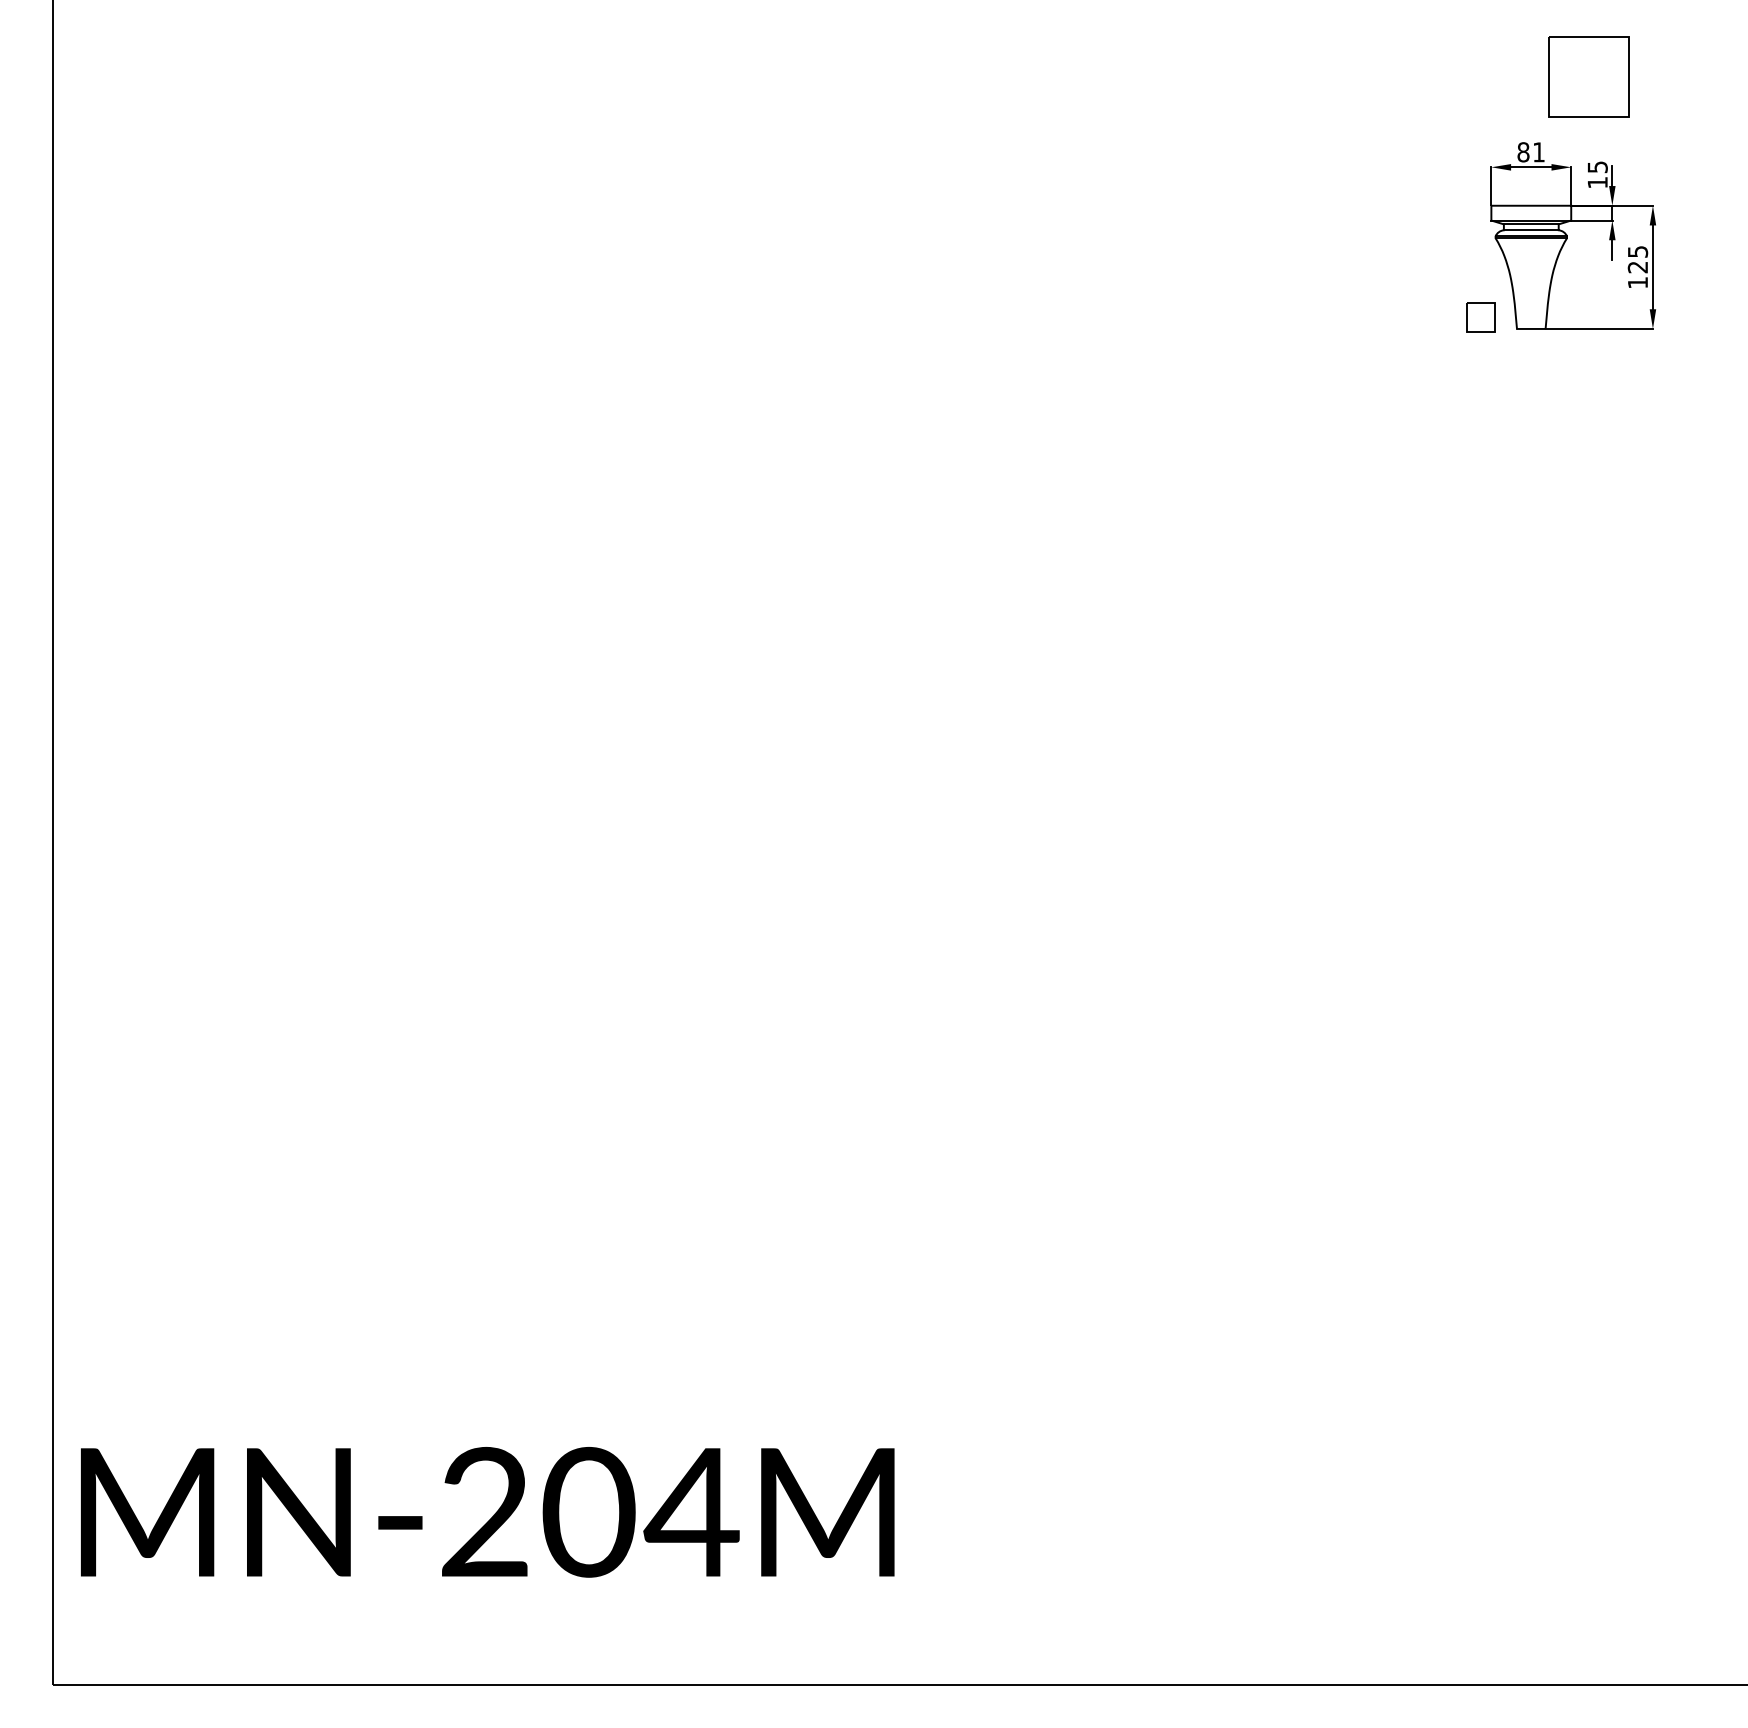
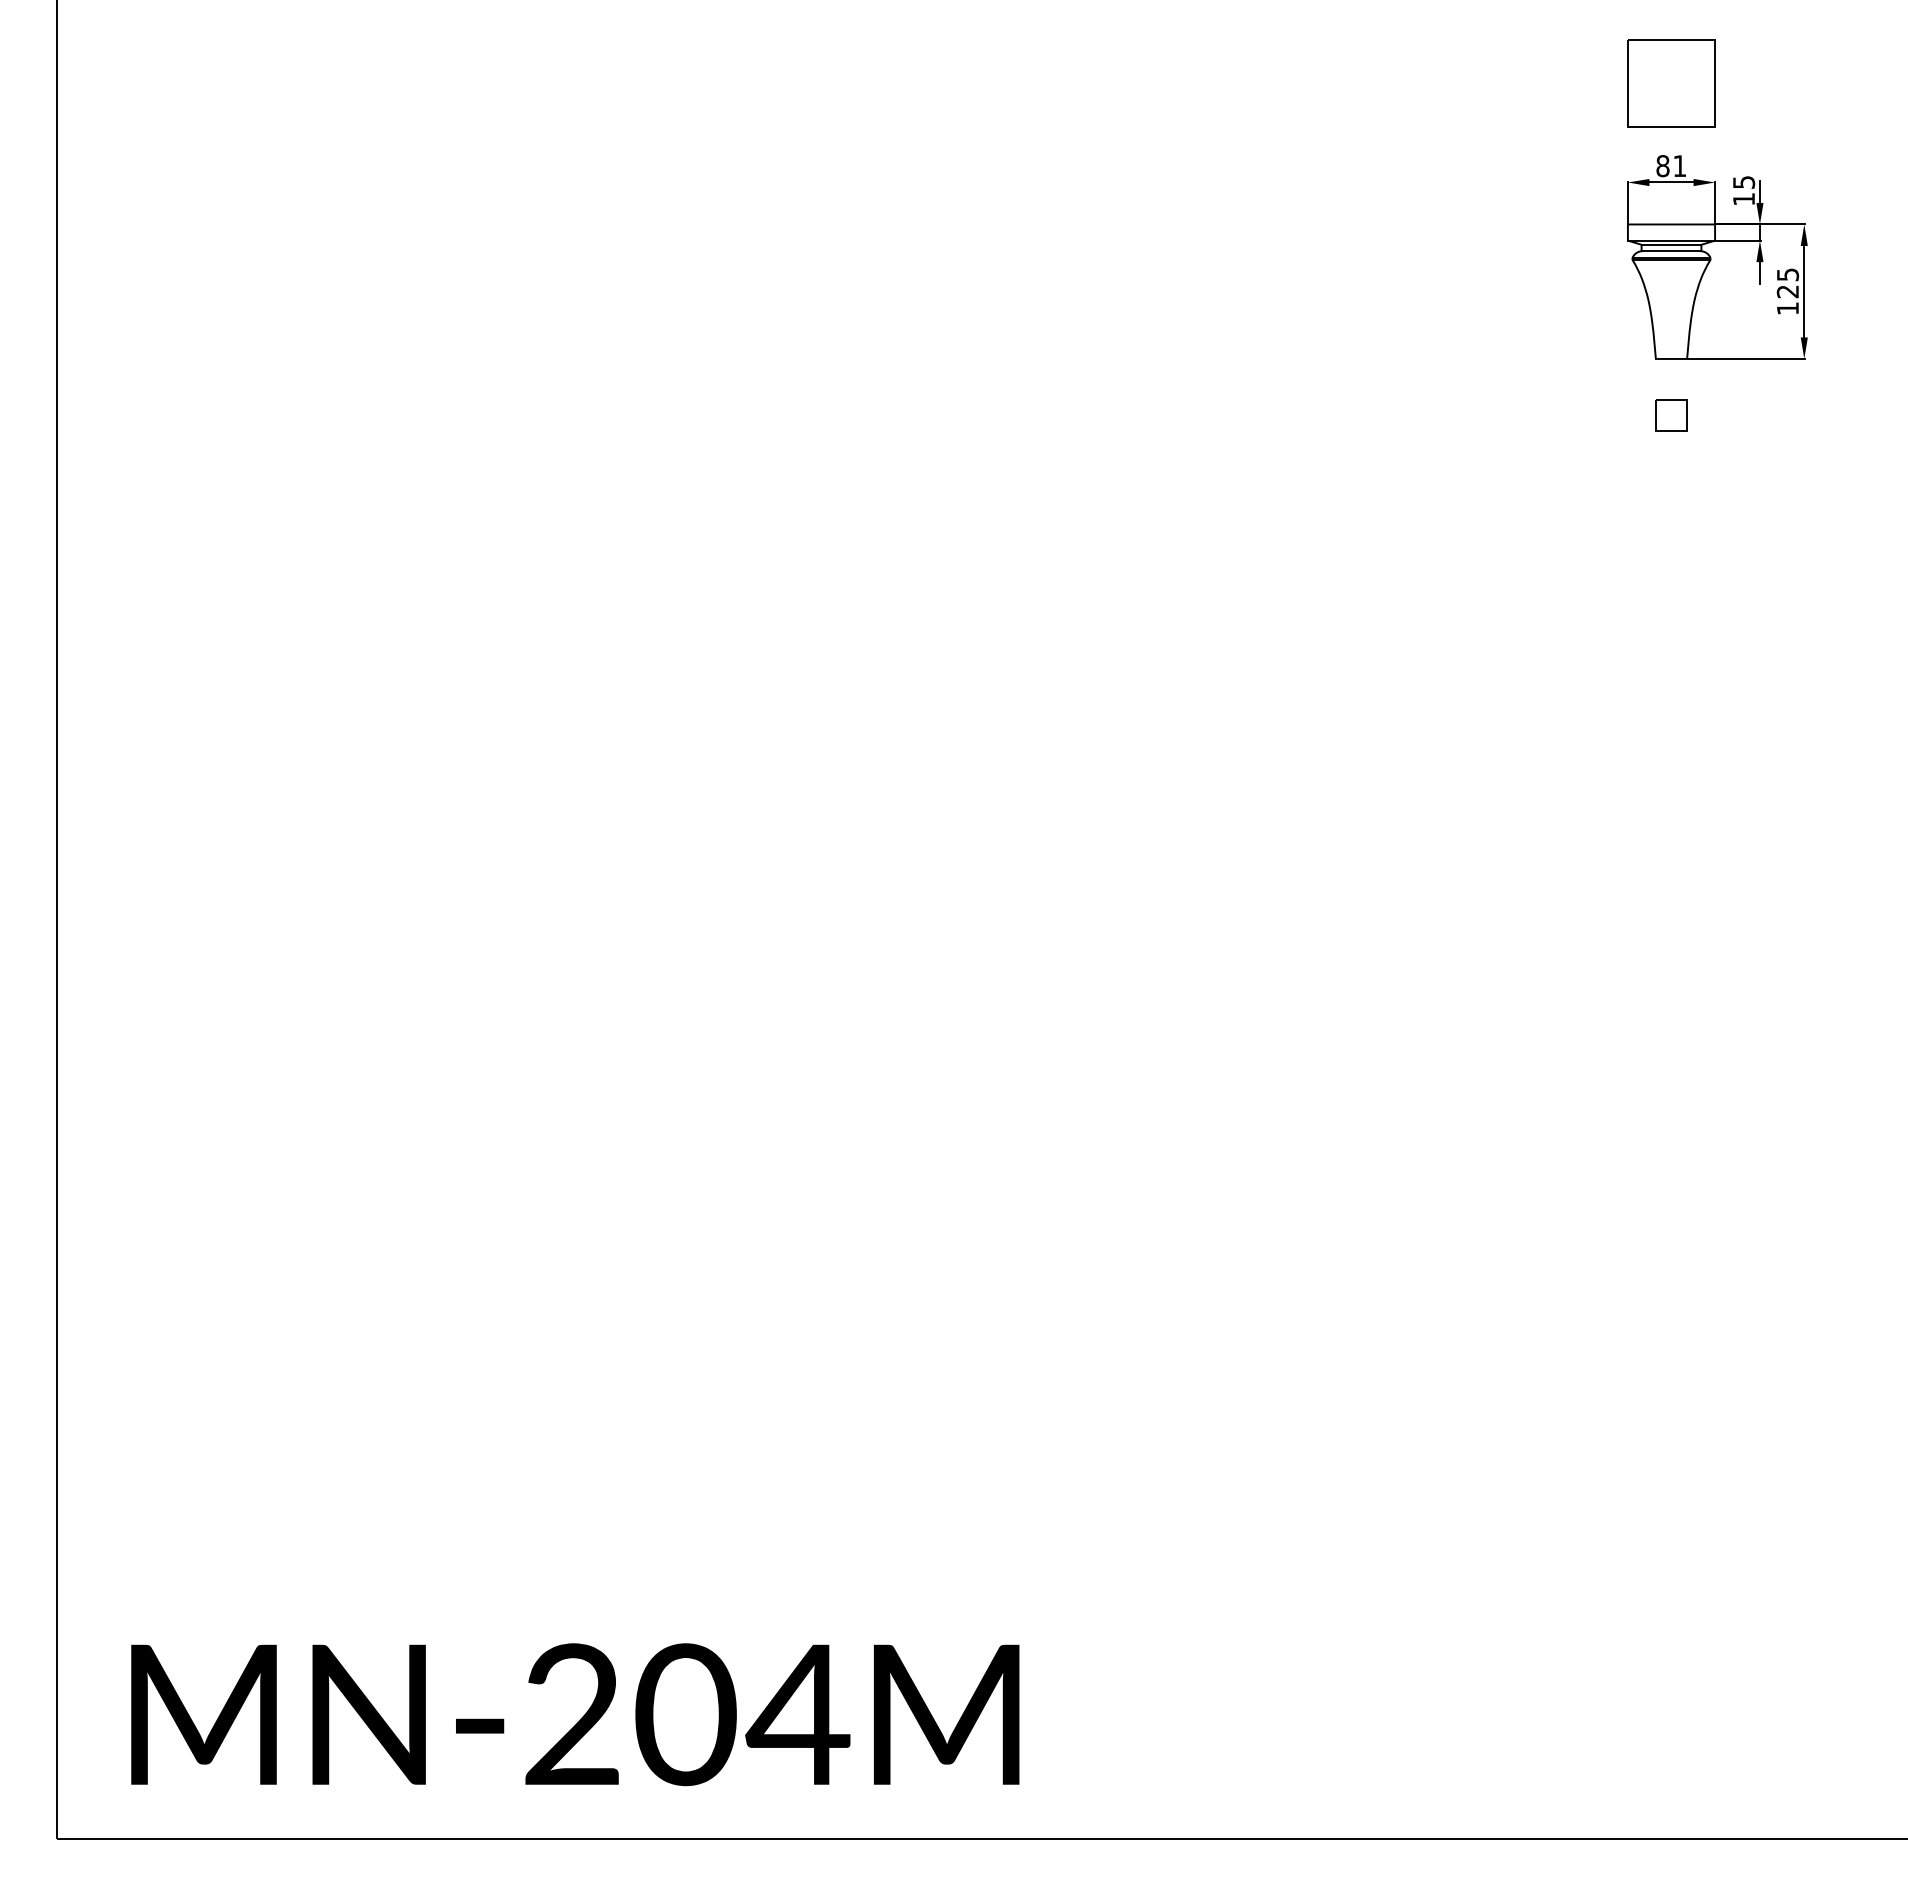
part: (1589, 76) -> (1671, 83), moved
part: (1480, 317) -> (1671, 415), moved
text: (487, 1512) -> (575, 1714), moved

